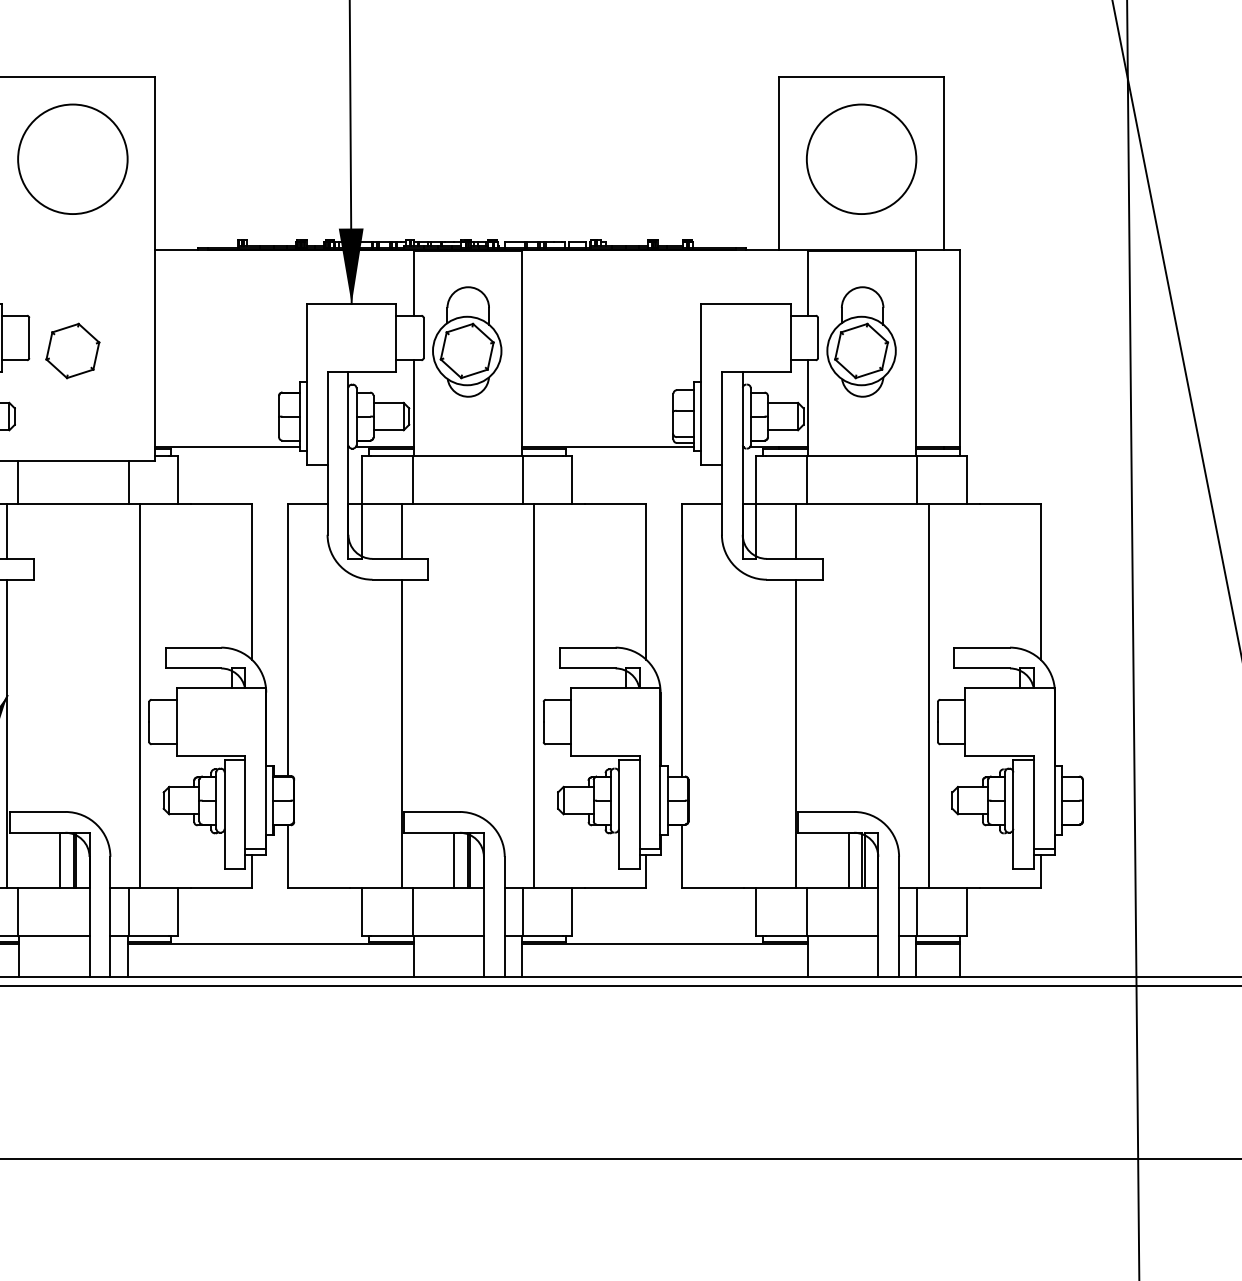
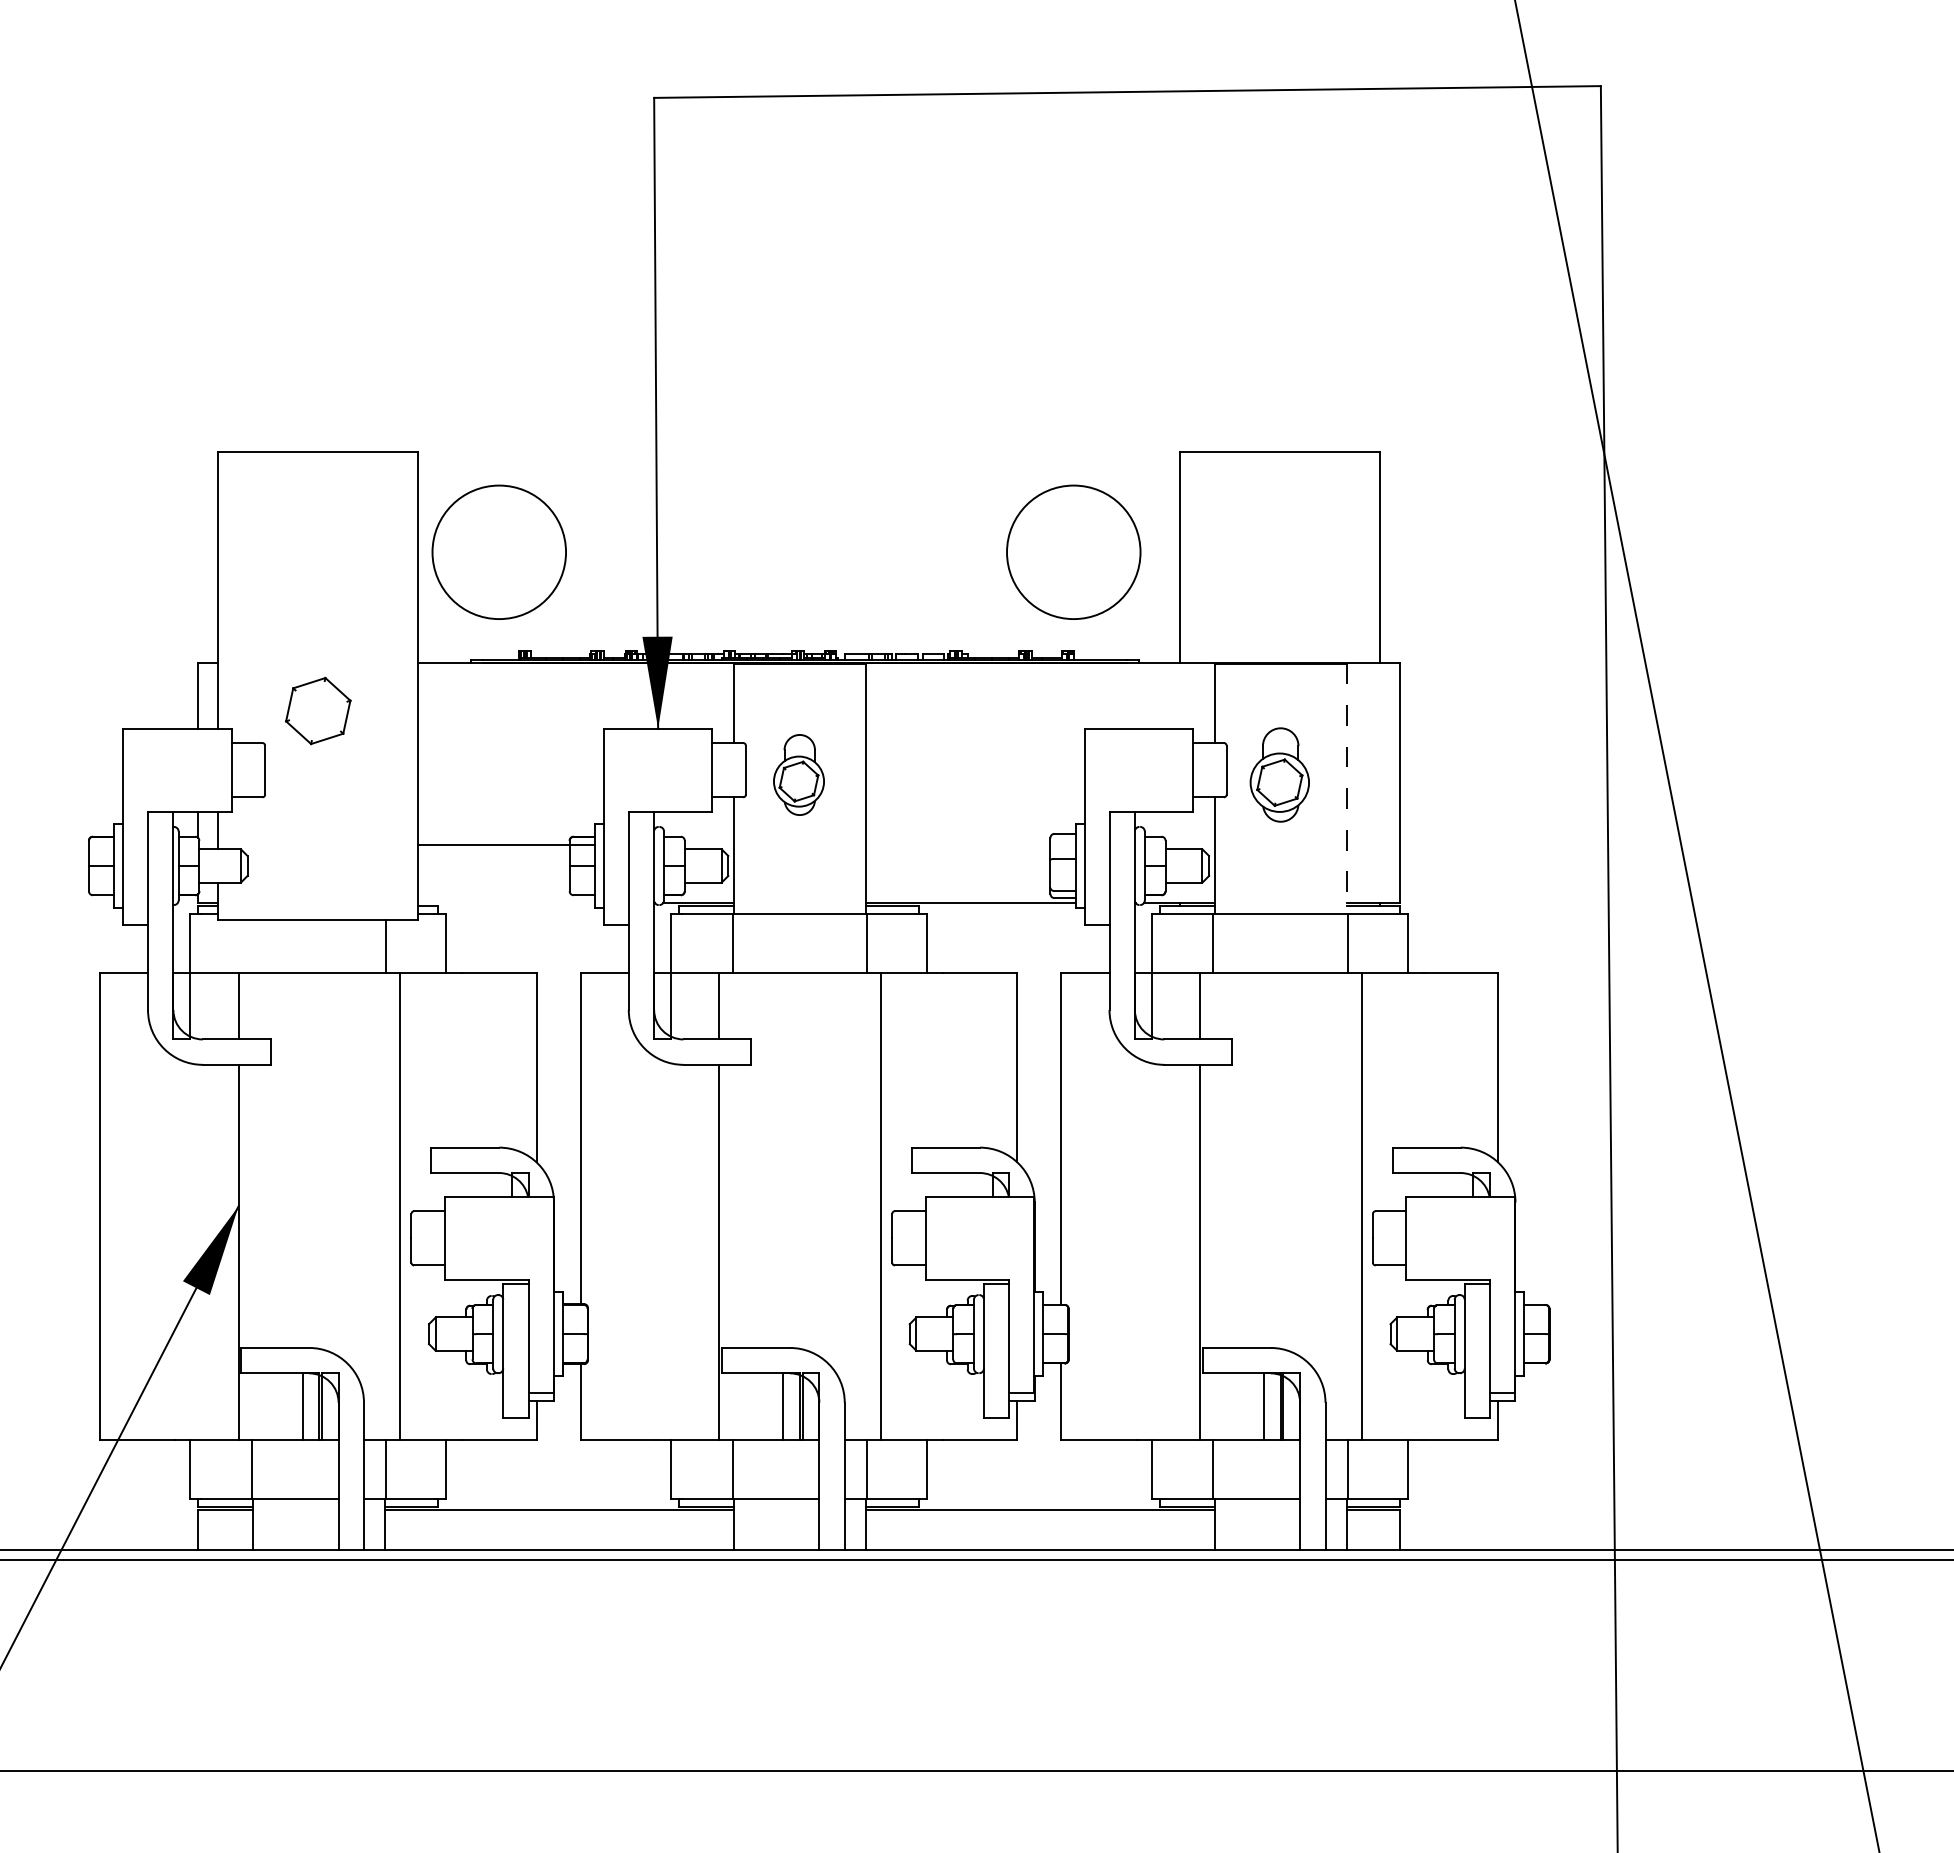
circle: (72, 158) -> (498, 551), moved
circle: (861, 158) -> (1073, 551), moved
part: (466, 341) -> (798, 774), size x0.6
part: (861, 341) -> (1279, 774), size x0.7
part: (73, 350) -> (318, 710), moved
line: (916, 353) -> (1346, 789), solid -> dashed
line: (227, 447) -> (506, 845), moved
line: (18, 481) -> (251, 945), removed

